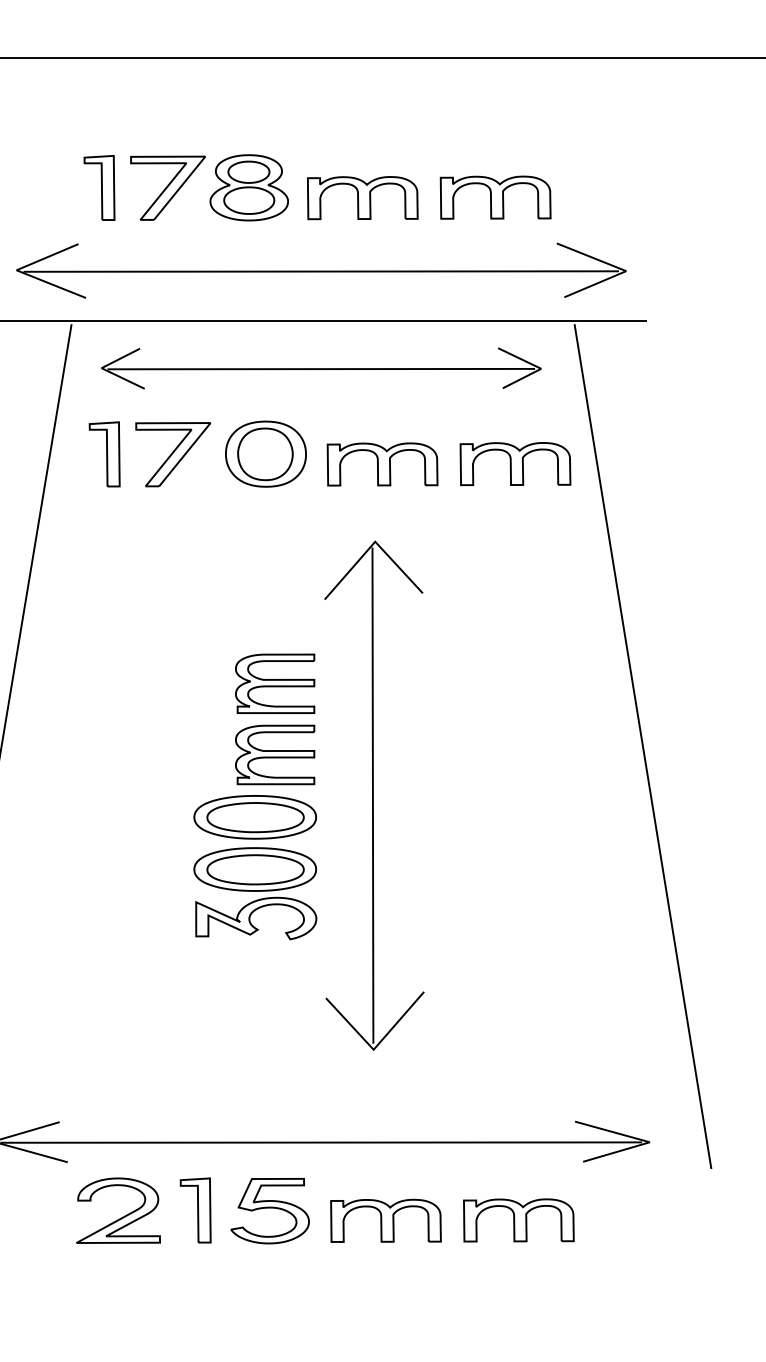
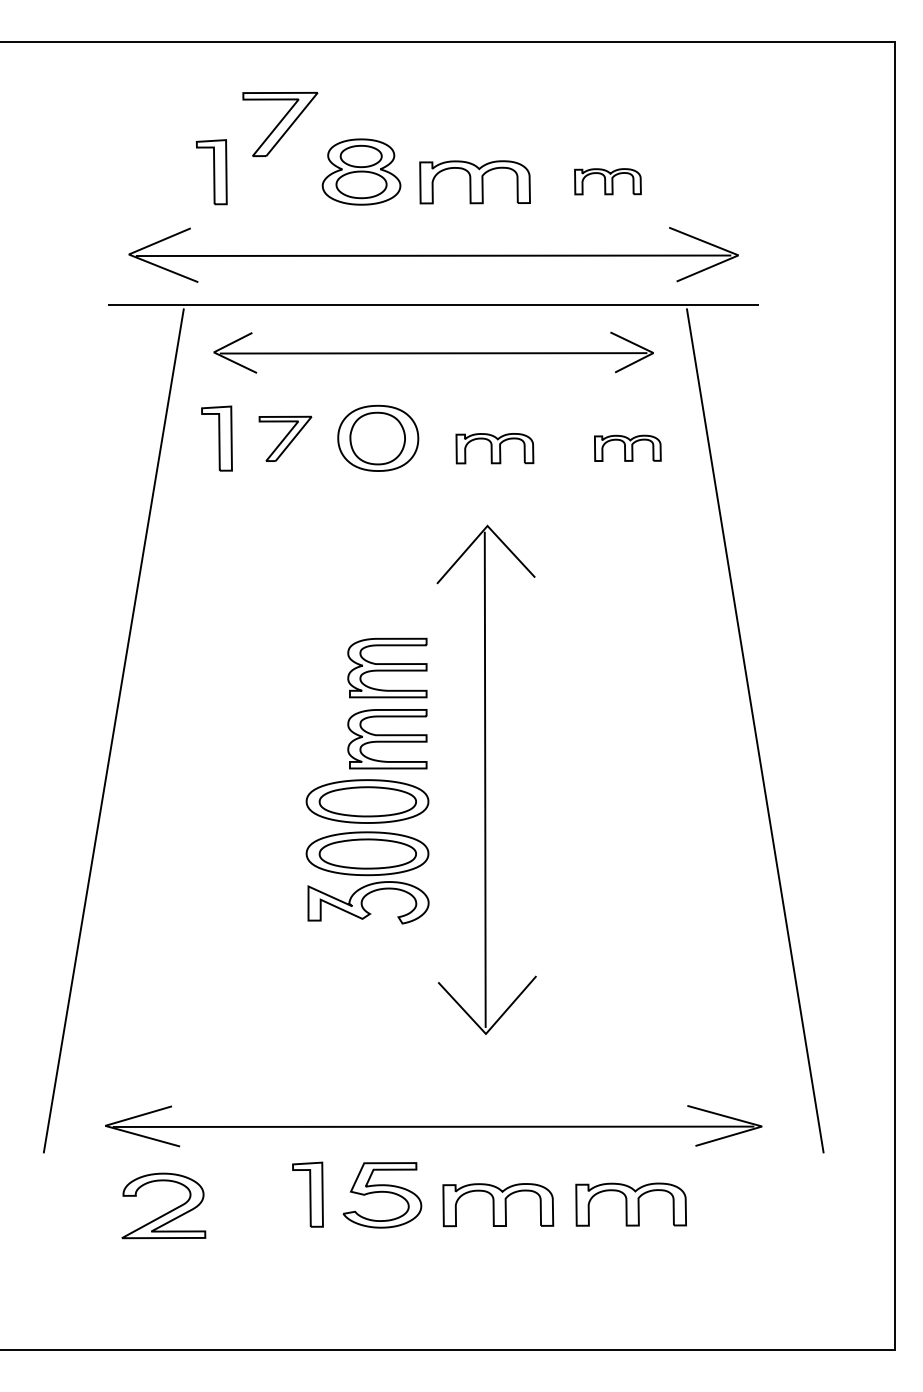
part: (168, 187) -> (280, 123), moved
part: (495, 197) -> (607, 181), size x0.6
part: (173, 454) -> (285, 438), size x0.7
part: (382, 464) -> (494, 448), size x0.7
part: (515, 464) -> (627, 448), size x0.6
part: (121, 1217) -> (166, 1212), moved

